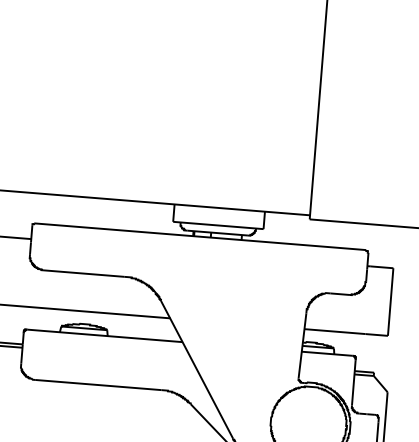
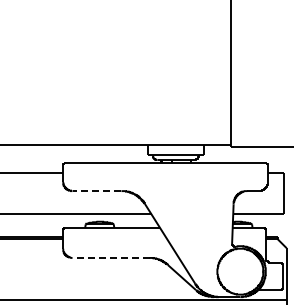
line: (83, 274) -> (96, 191), solid -> dashed
line: (99, 384) -> (111, 257), solid -> dashed

